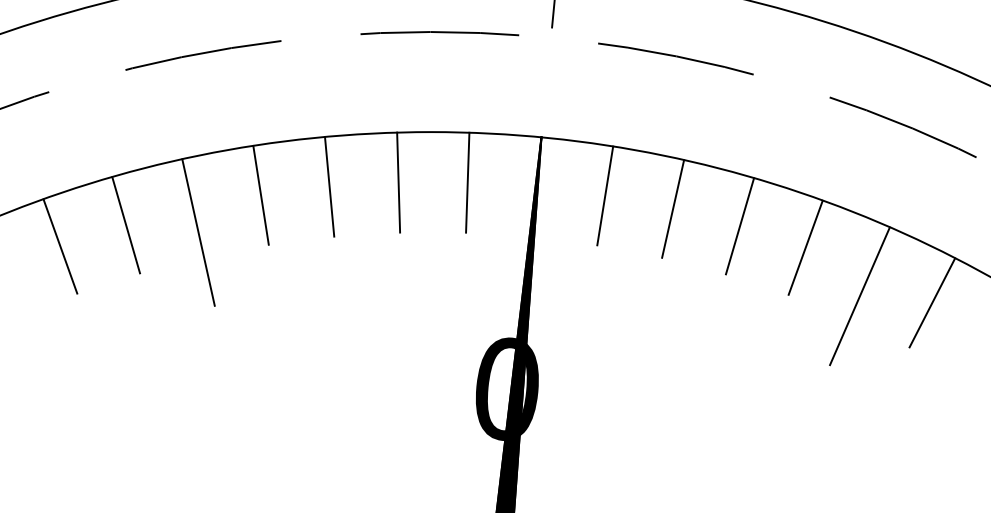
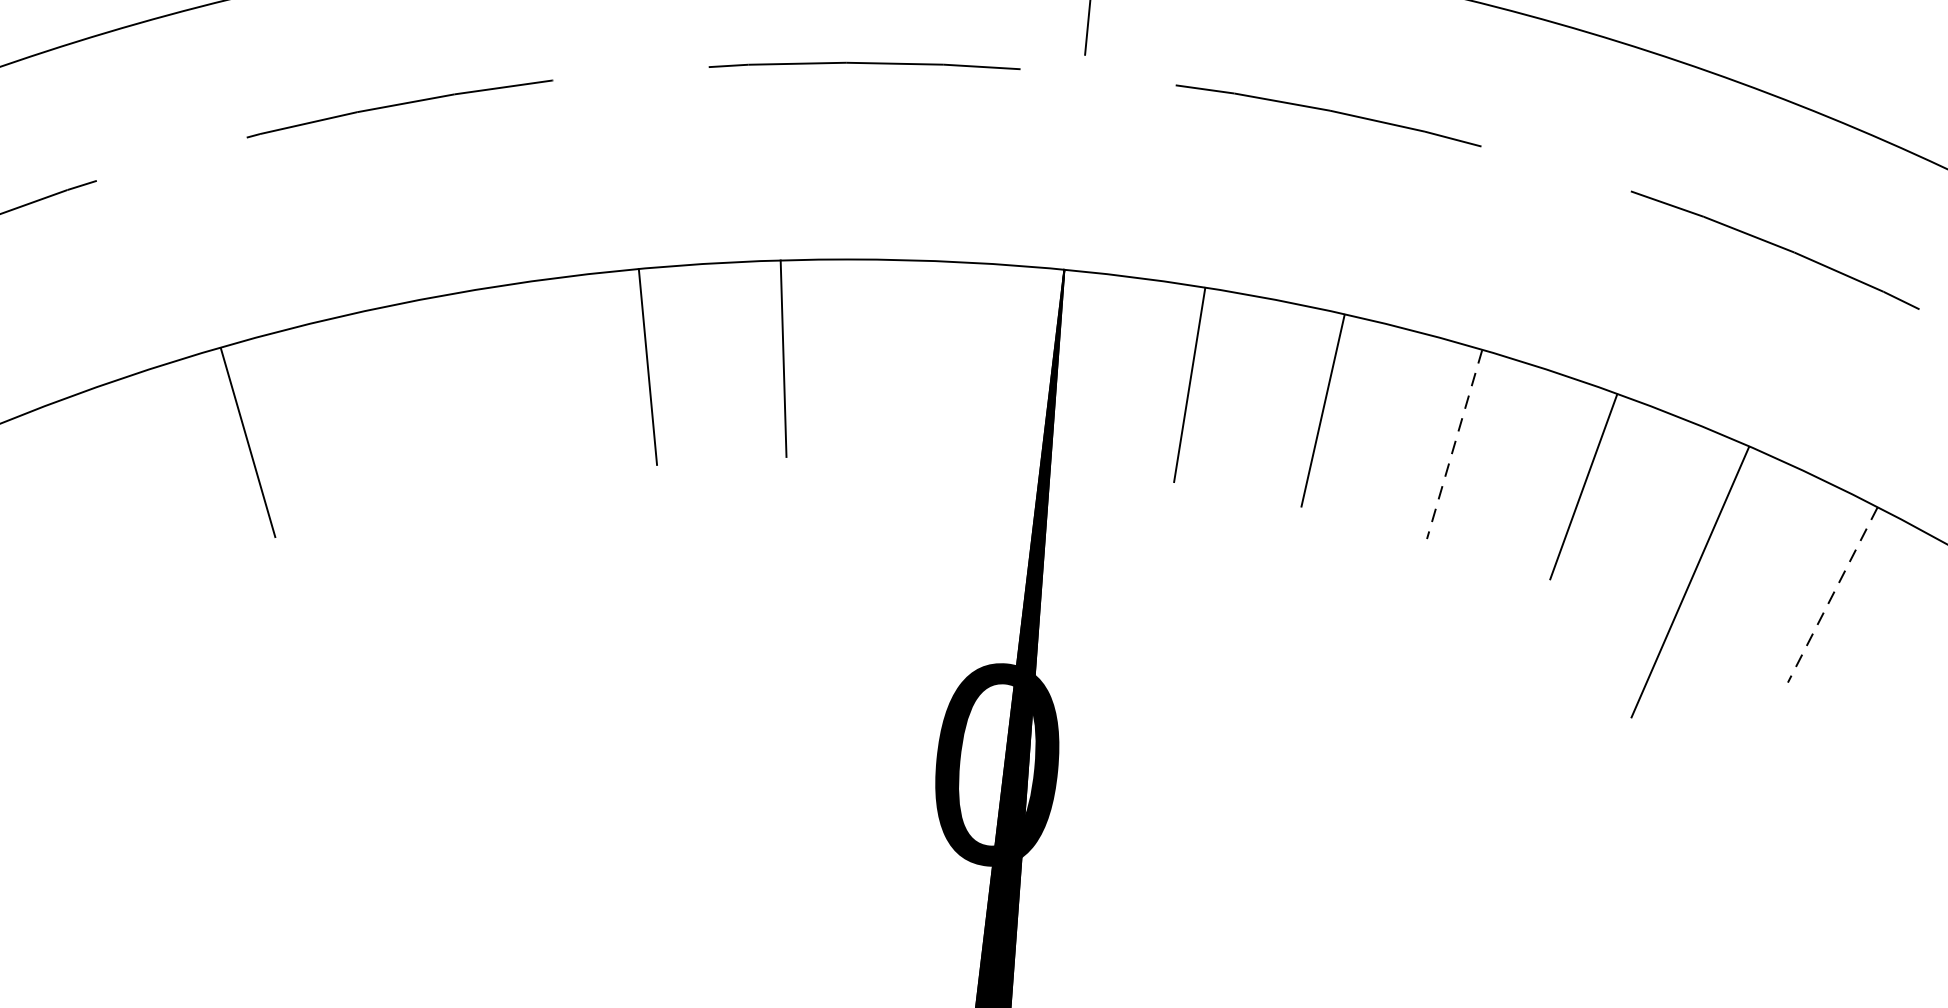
line: (467, 182) -> (918, 358), removed
line: (260, 194) -> (512, 382), removed
line: (739, 226) -> (1453, 445), solid -> dashed
line: (198, 232) -> (390, 456), removed
line: (60, 246) -> (118, 484), removed
line: (932, 302) -> (1832, 594), solid -> dashed

